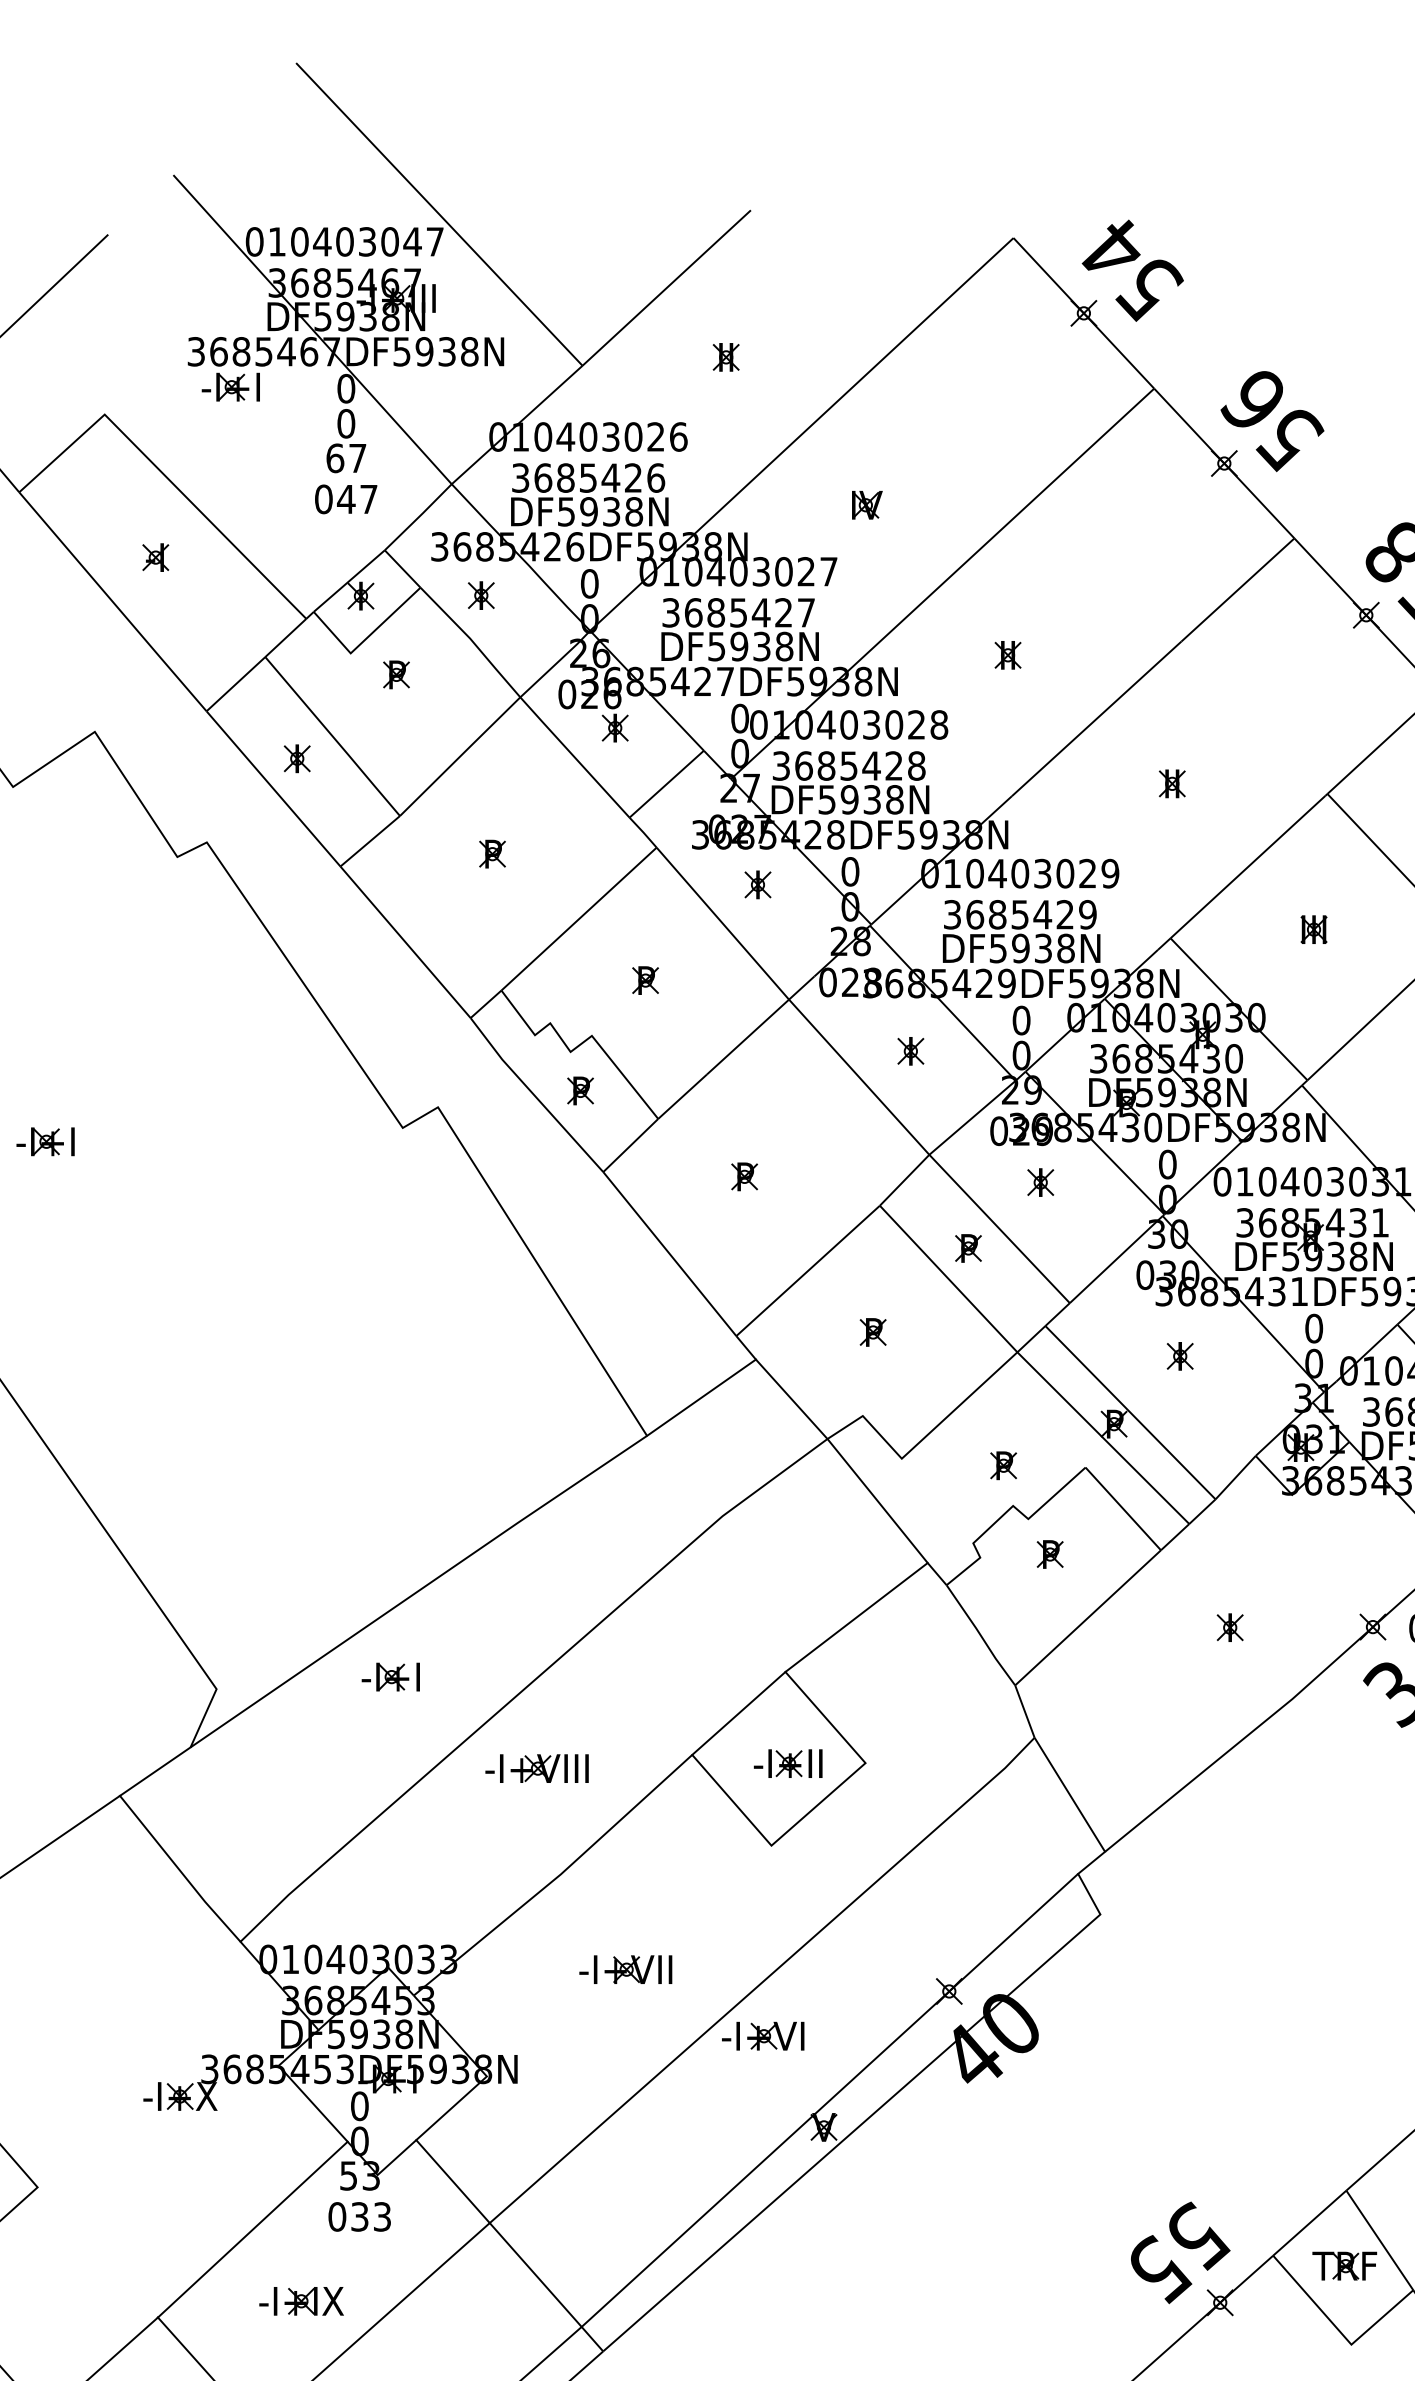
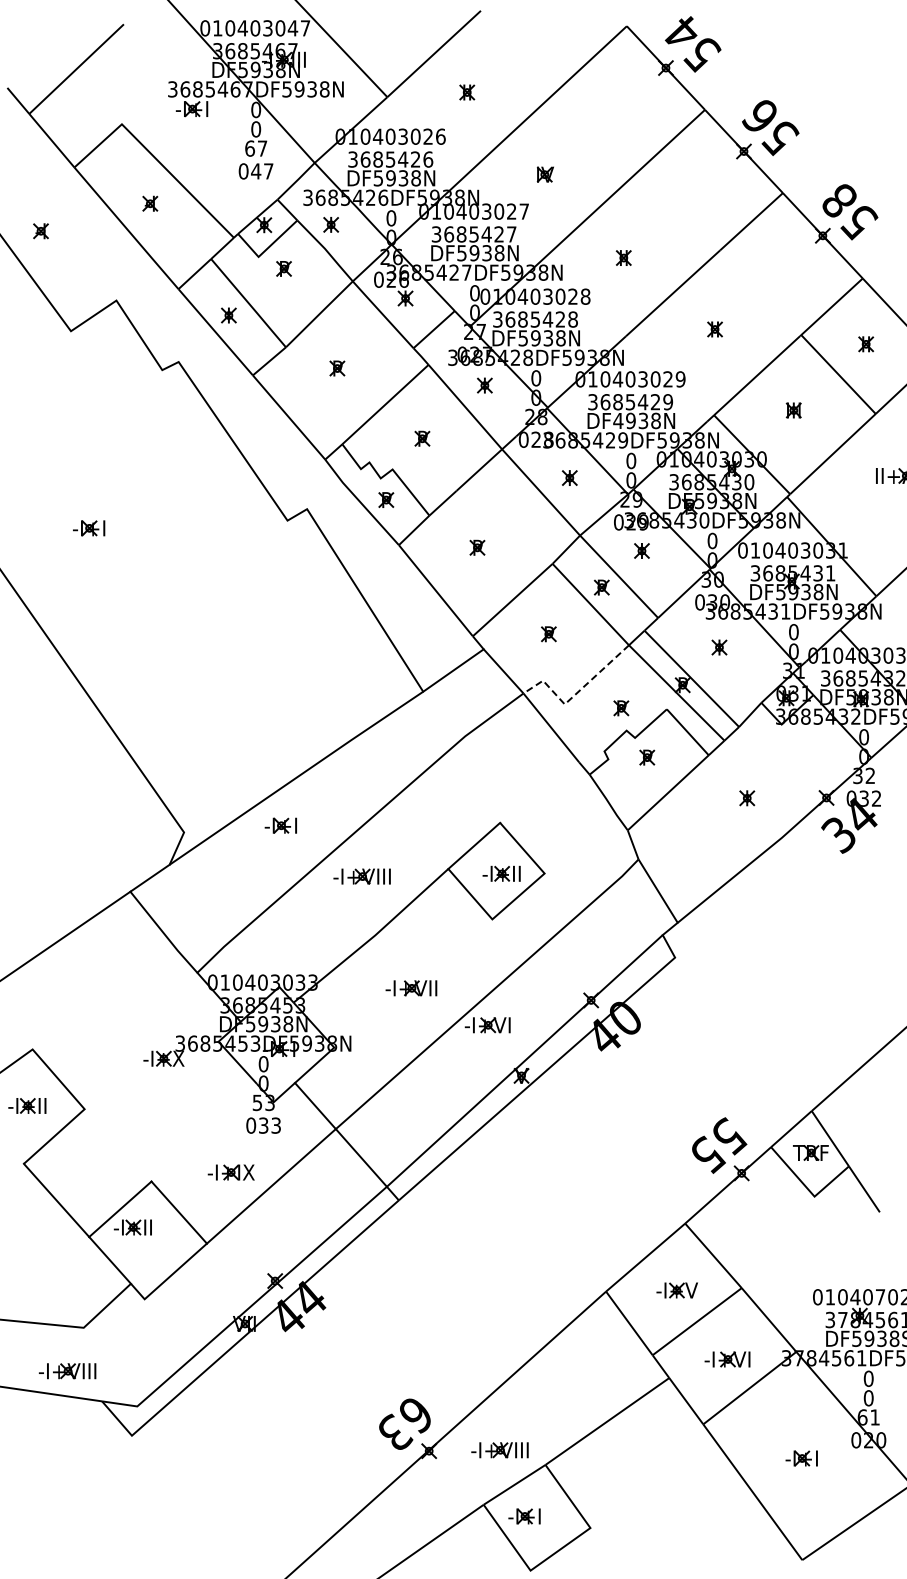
text: (998, 949) -> (618, 421), DF5938N -> DF4938N
line: (921, 1442) -> (575, 695), solid -> dashed
line: (856, 1617) -> (539, 792), removed
line: (251, 2229) -> (203, 1132), removed

